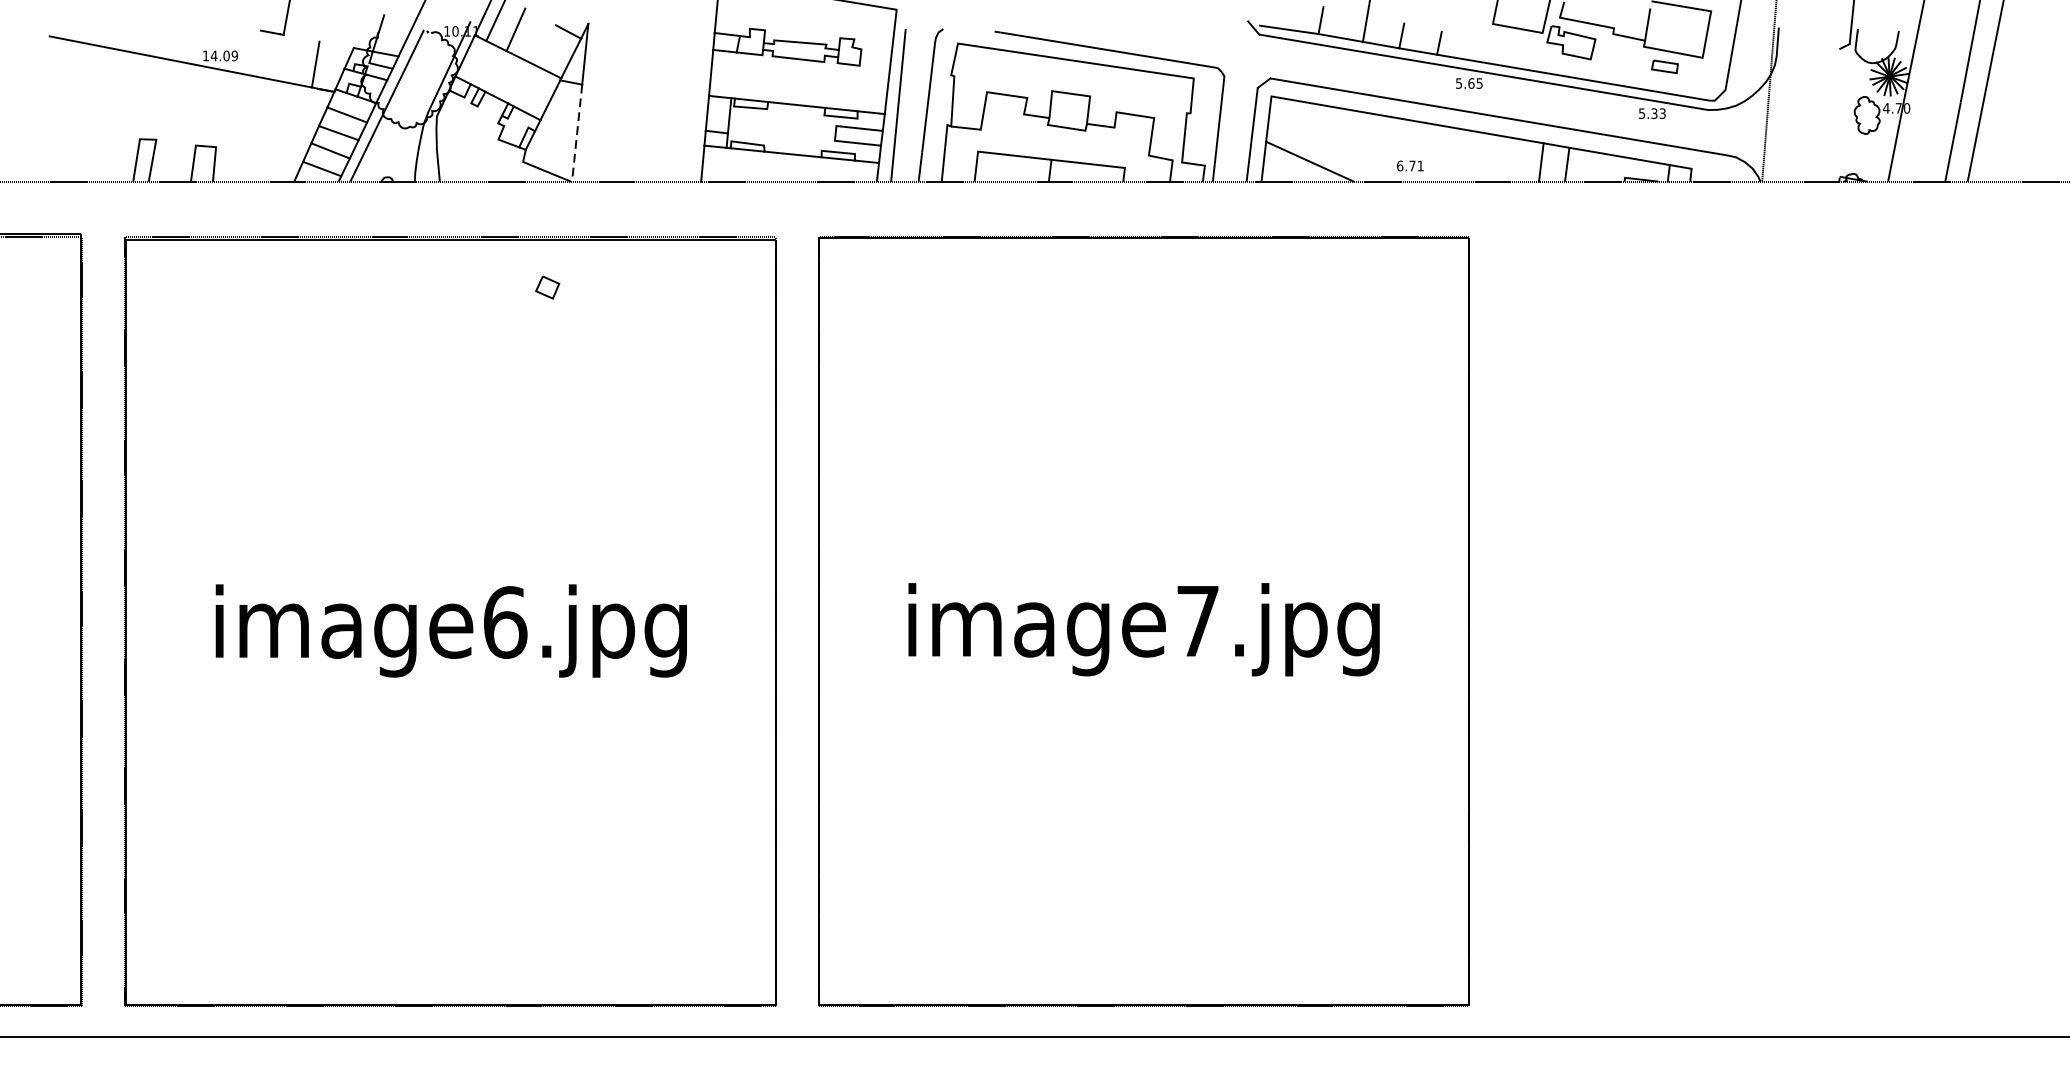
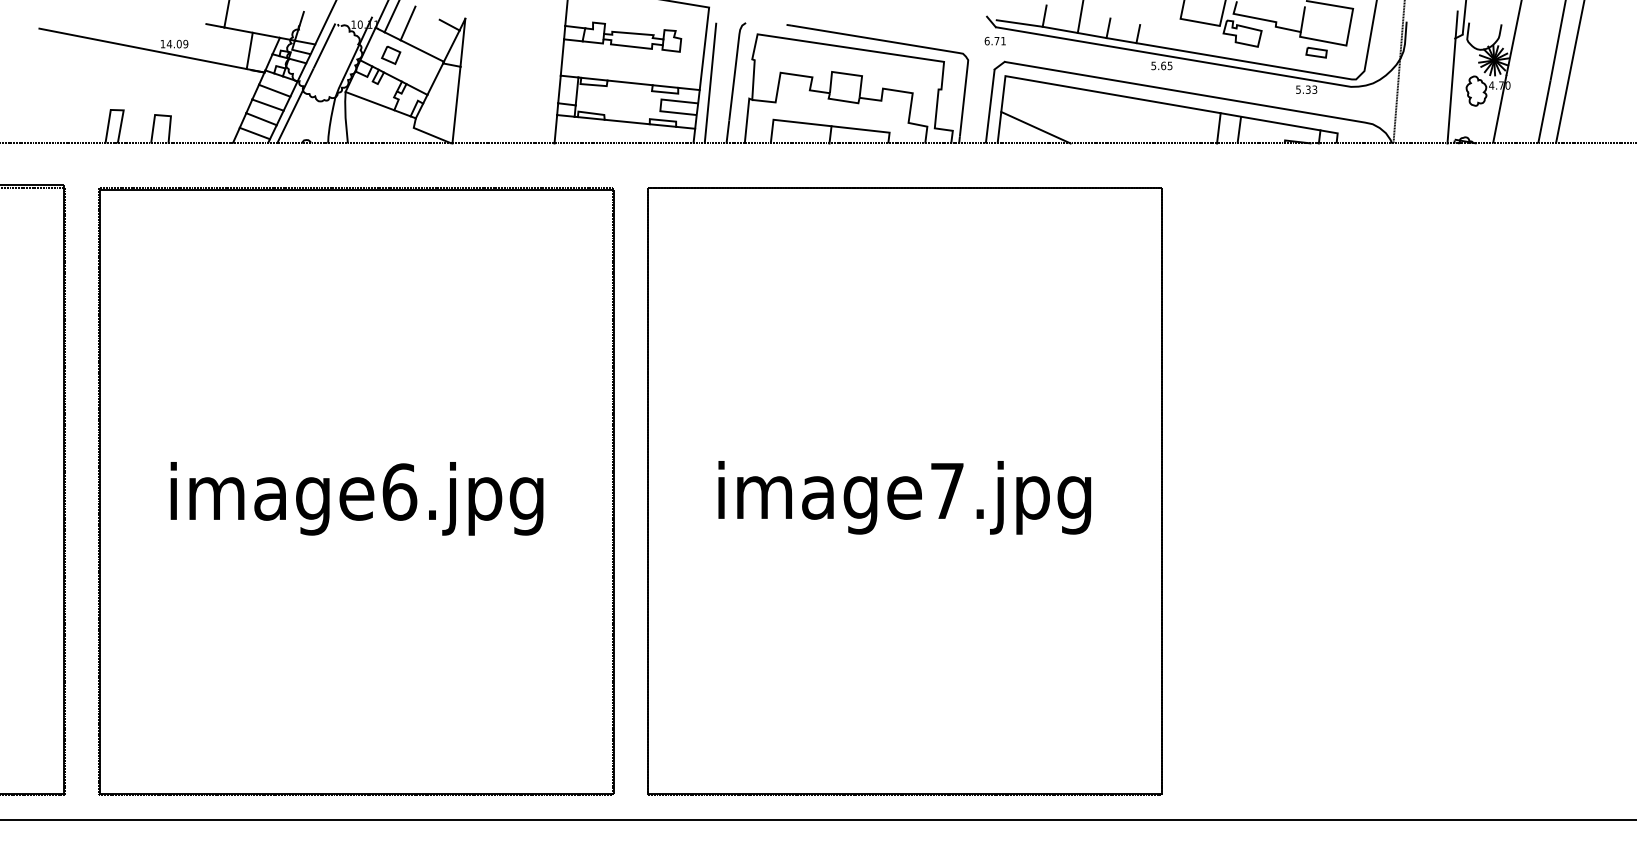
line: (317, 41) -> (251, 32), added
line: (1836, 98) -> (1452, 77), added
line: (467, 128) -> (369, 101), added
line: (577, 133) -> (456, 105), dashed -> solid
text: (1409, 166) -> (994, 41), moved
part: (548, 286) -> (391, 54), moved

